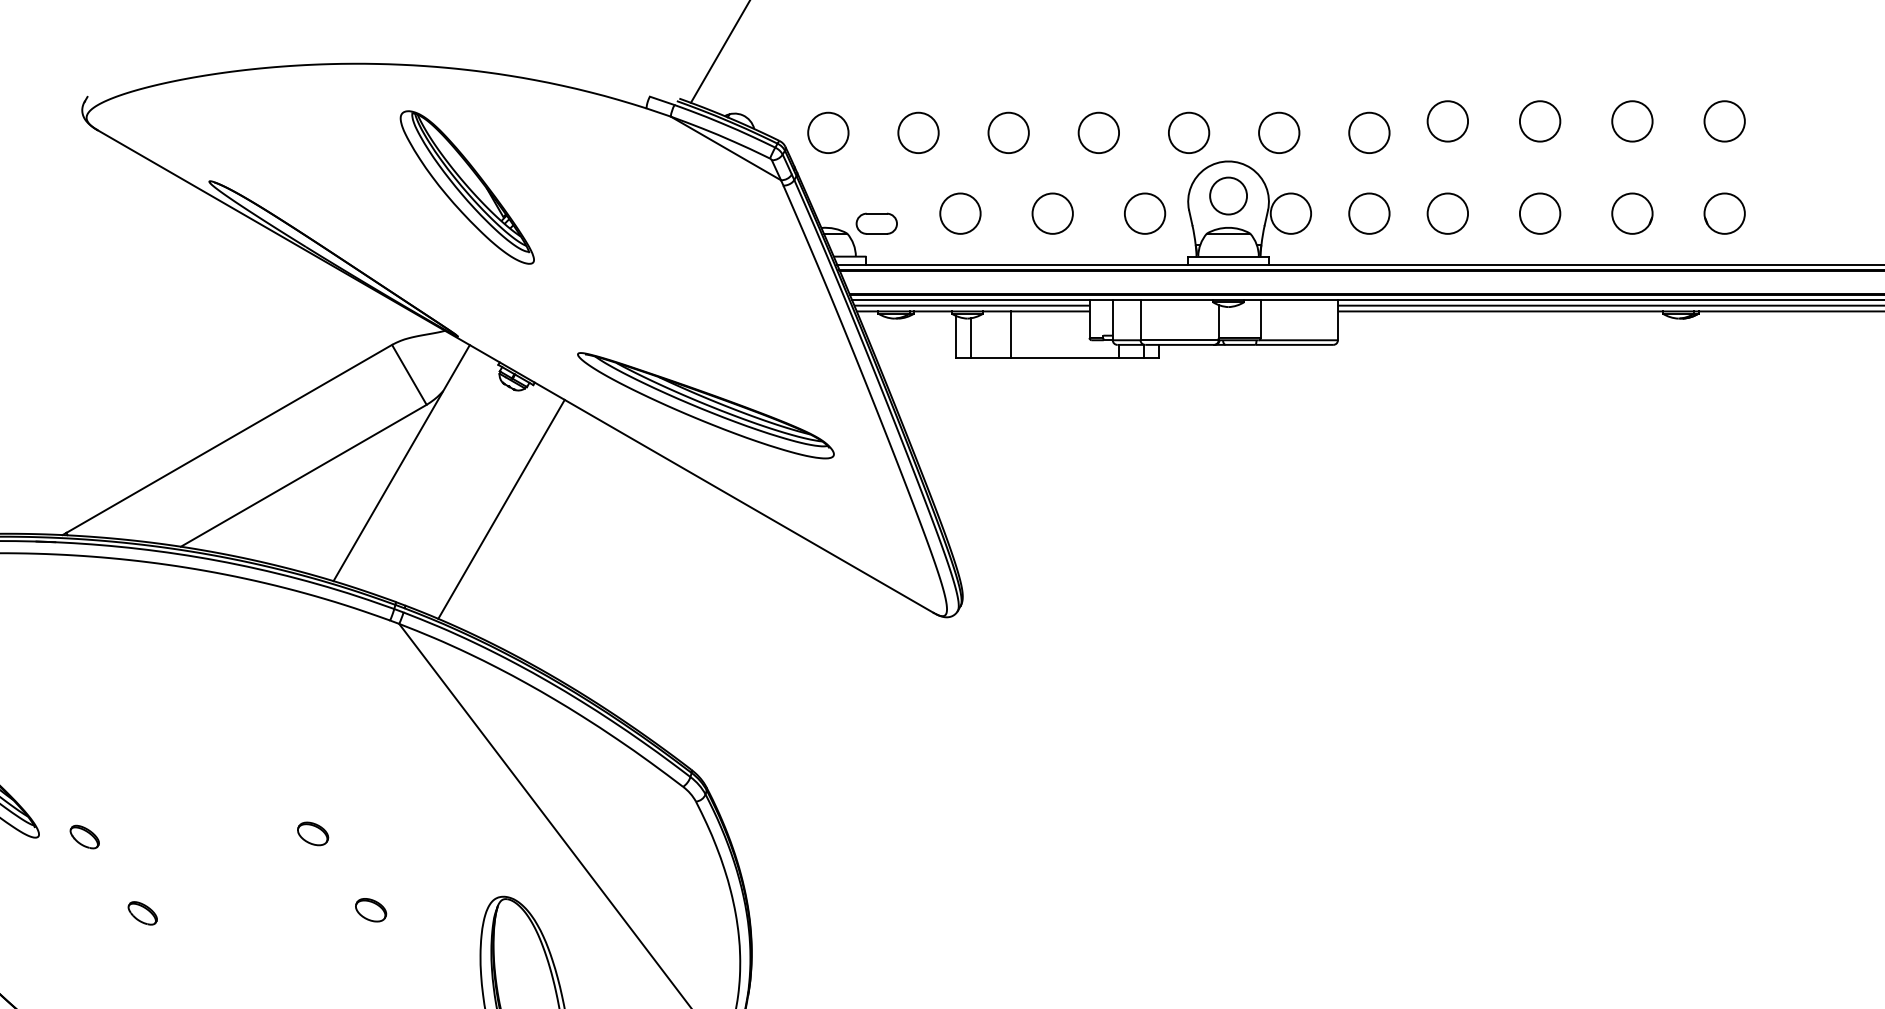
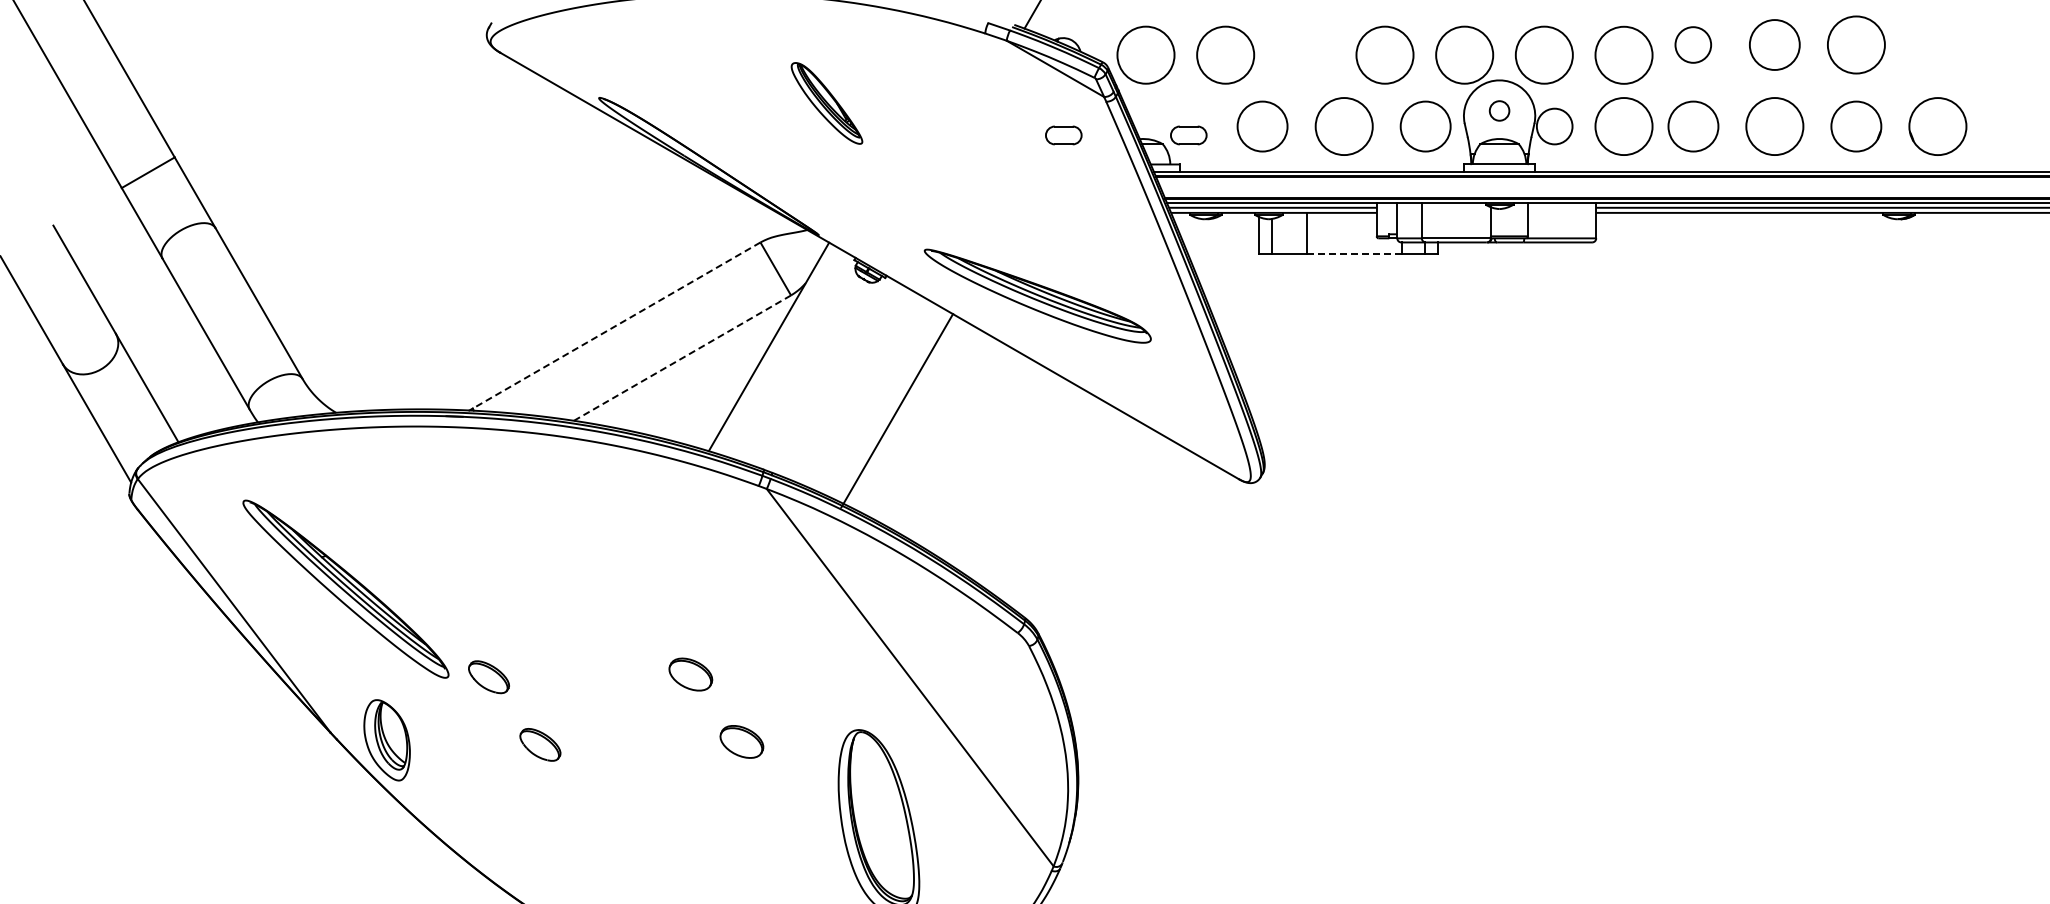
circle: (1539, 120) -> (1774, 44), size x1.4
circle: (1632, 120) -> (1856, 44), size x1.6
circle: (1724, 120) -> (1937, 44), removed
circle: (1008, 132) -> (1305, 54), removed
circle: (1368, 132) -> (1623, 54), size x1.6
circle: (827, 133) -> (1145, 55), size x1.6
circle: (918, 133) -> (1225, 55), size x1.6
circle: (1098, 133) -> (1384, 55), size x1.6
circle: (1188, 133) -> (1464, 55), size x1.6
circle: (1279, 133) -> (1544, 55), size x1.6
part: (466, 187) -> (826, 103), size x0.6
circle: (1228, 195) -> (1499, 110), size x0.6
circle: (960, 213) -> (1262, 126), size x1.4
circle: (1053, 213) -> (1344, 126), size x1.6
circle: (1144, 213) -> (1425, 126), size x1.4
circle: (1368, 213) -> (1623, 126), size x1.6
circle: (1446, 213) -> (1692, 126), size x1.4
circle: (1539, 213) -> (1774, 126), size x1.6
part: (1632, 213) -> (1856, 126), size x1.4
part: (1724, 213) -> (1937, 126), size x1.6
part: (735, 223) -> (1063, 135), added
line: (1064, 357) -> (1354, 253), solid -> dashed
line: (229, 438) -> (616, 325), solid -> dashed
line: (303, 475) -> (682, 357), solid -> dashed
line: (501, 509) -> (897, 410), moved
part: (312, 833) -> (690, 674), size x1.6
part: (84, 837) -> (488, 677), size x1.6
part: (370, 909) -> (741, 741), size x1.6
part: (141, 913) -> (539, 744), size x1.6

